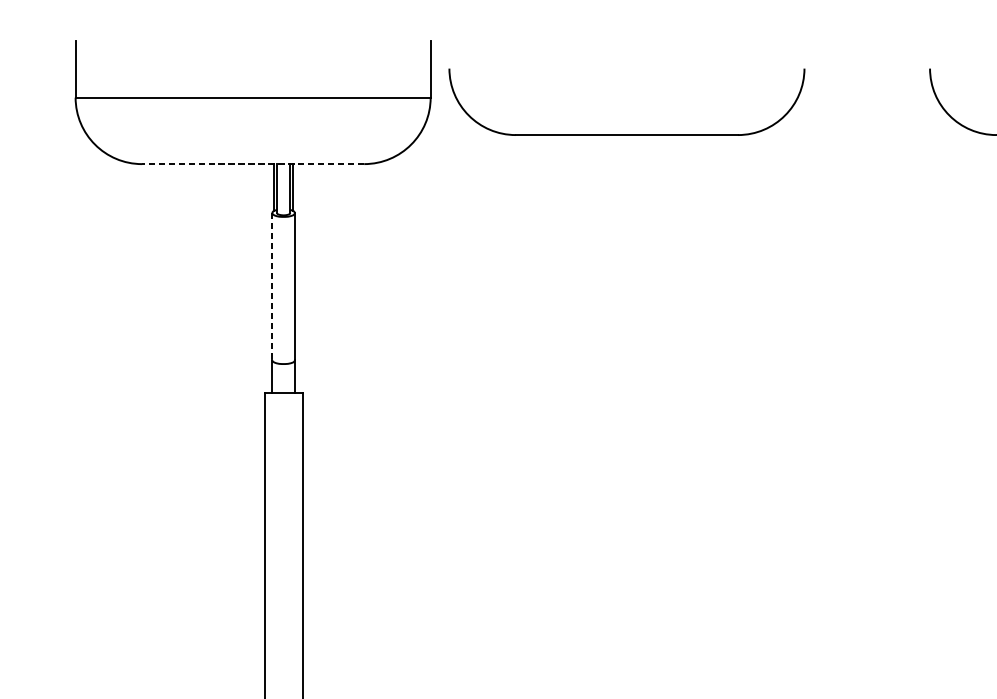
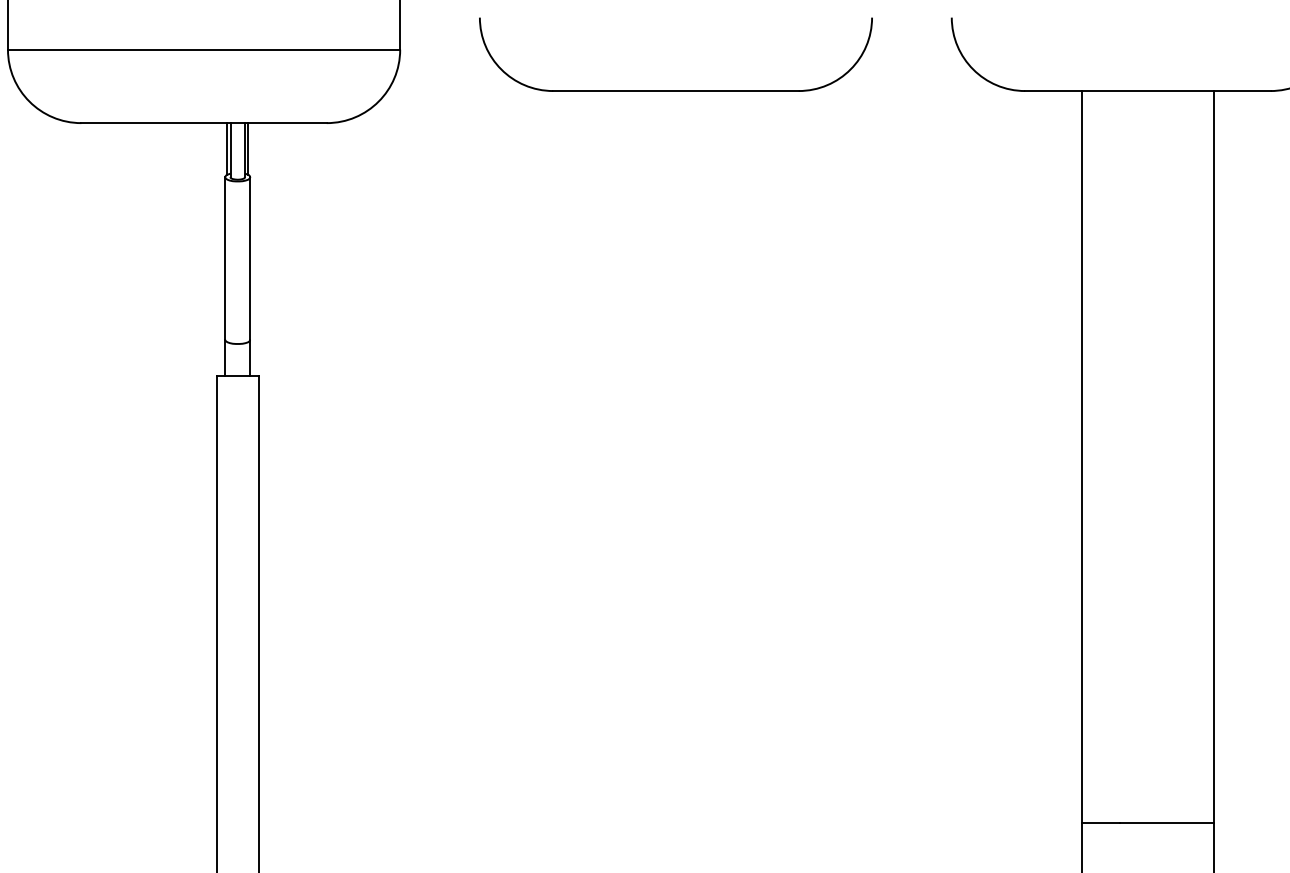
part: (626, 134) -> (675, 90), moved
line: (253, 164) -> (204, 123), dashed -> solid
line: (272, 287) -> (225, 259), dashed -> solid

